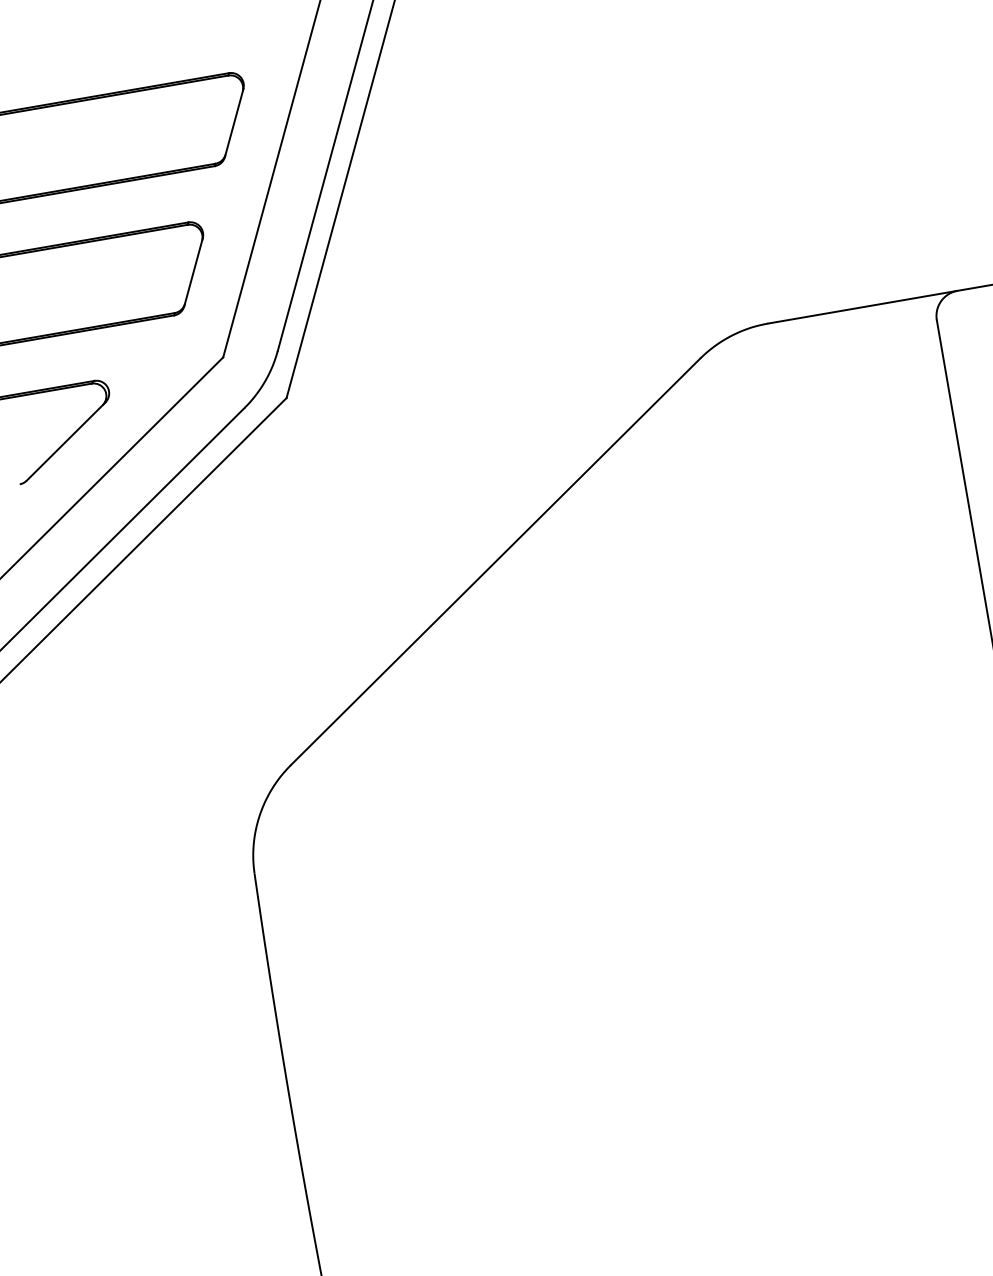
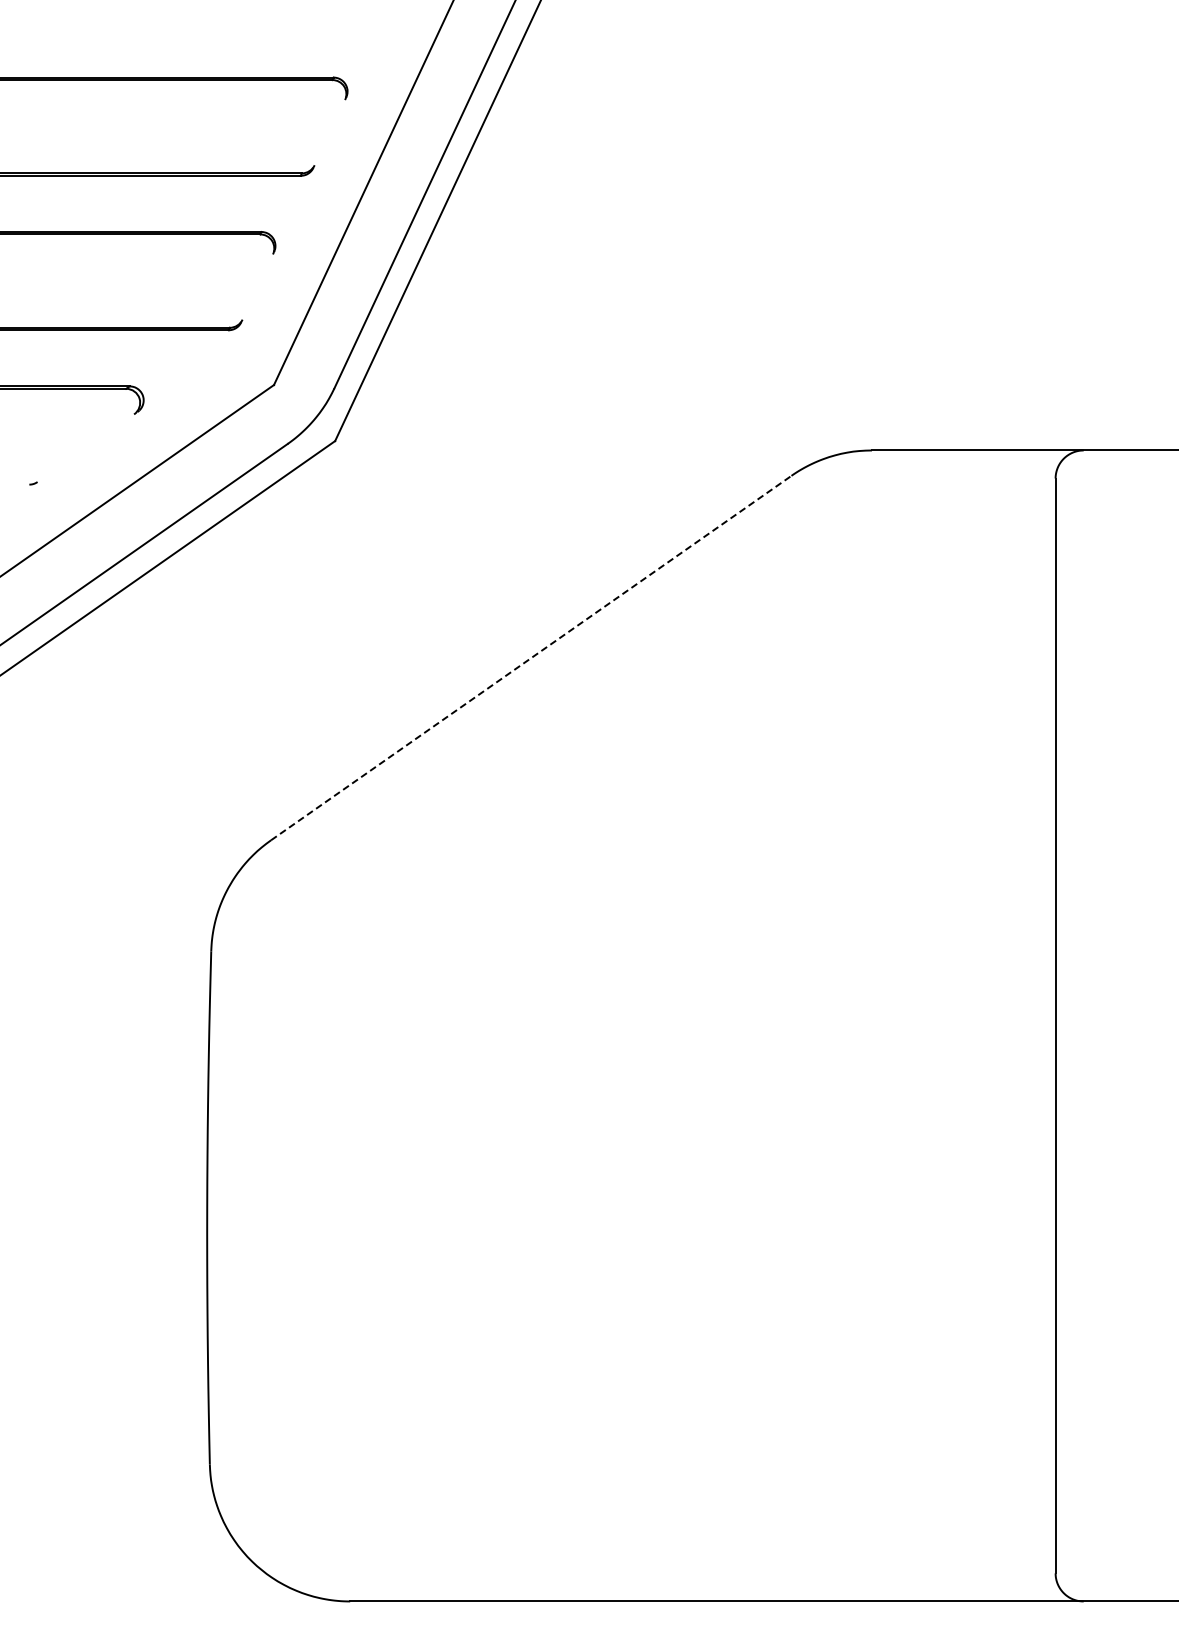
line: (233, 122) -> (329, 132), removed
line: (193, 272) -> (257, 287), removed
line: (66, 442) -> (87, 447), removed
line: (495, 562) -> (531, 658), solid -> dashed

